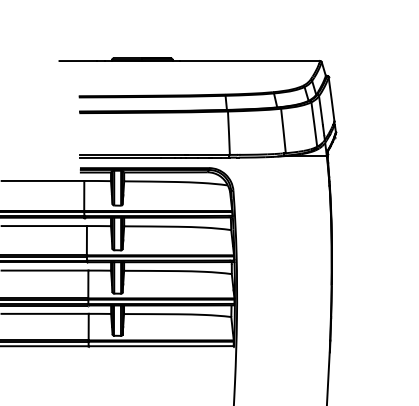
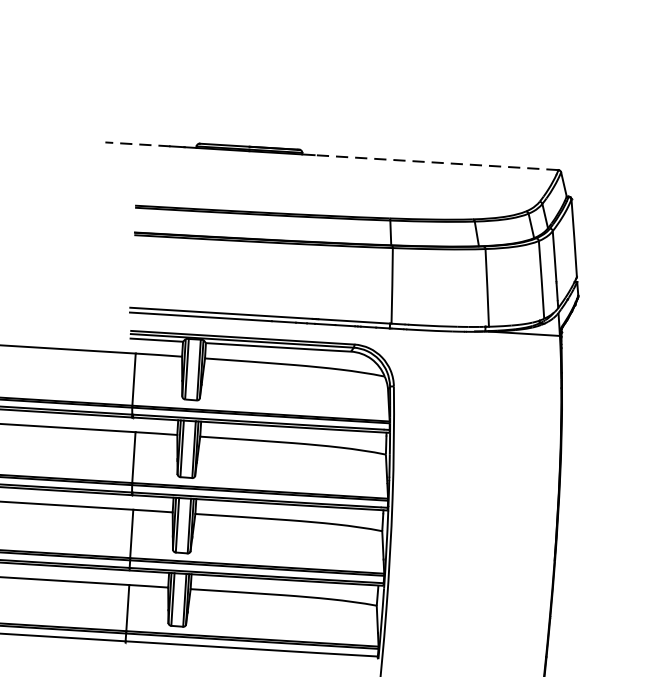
line: (78, 61) -> (138, 145), solid -> dashed
line: (249, 61) -> (435, 163), solid -> dashed

